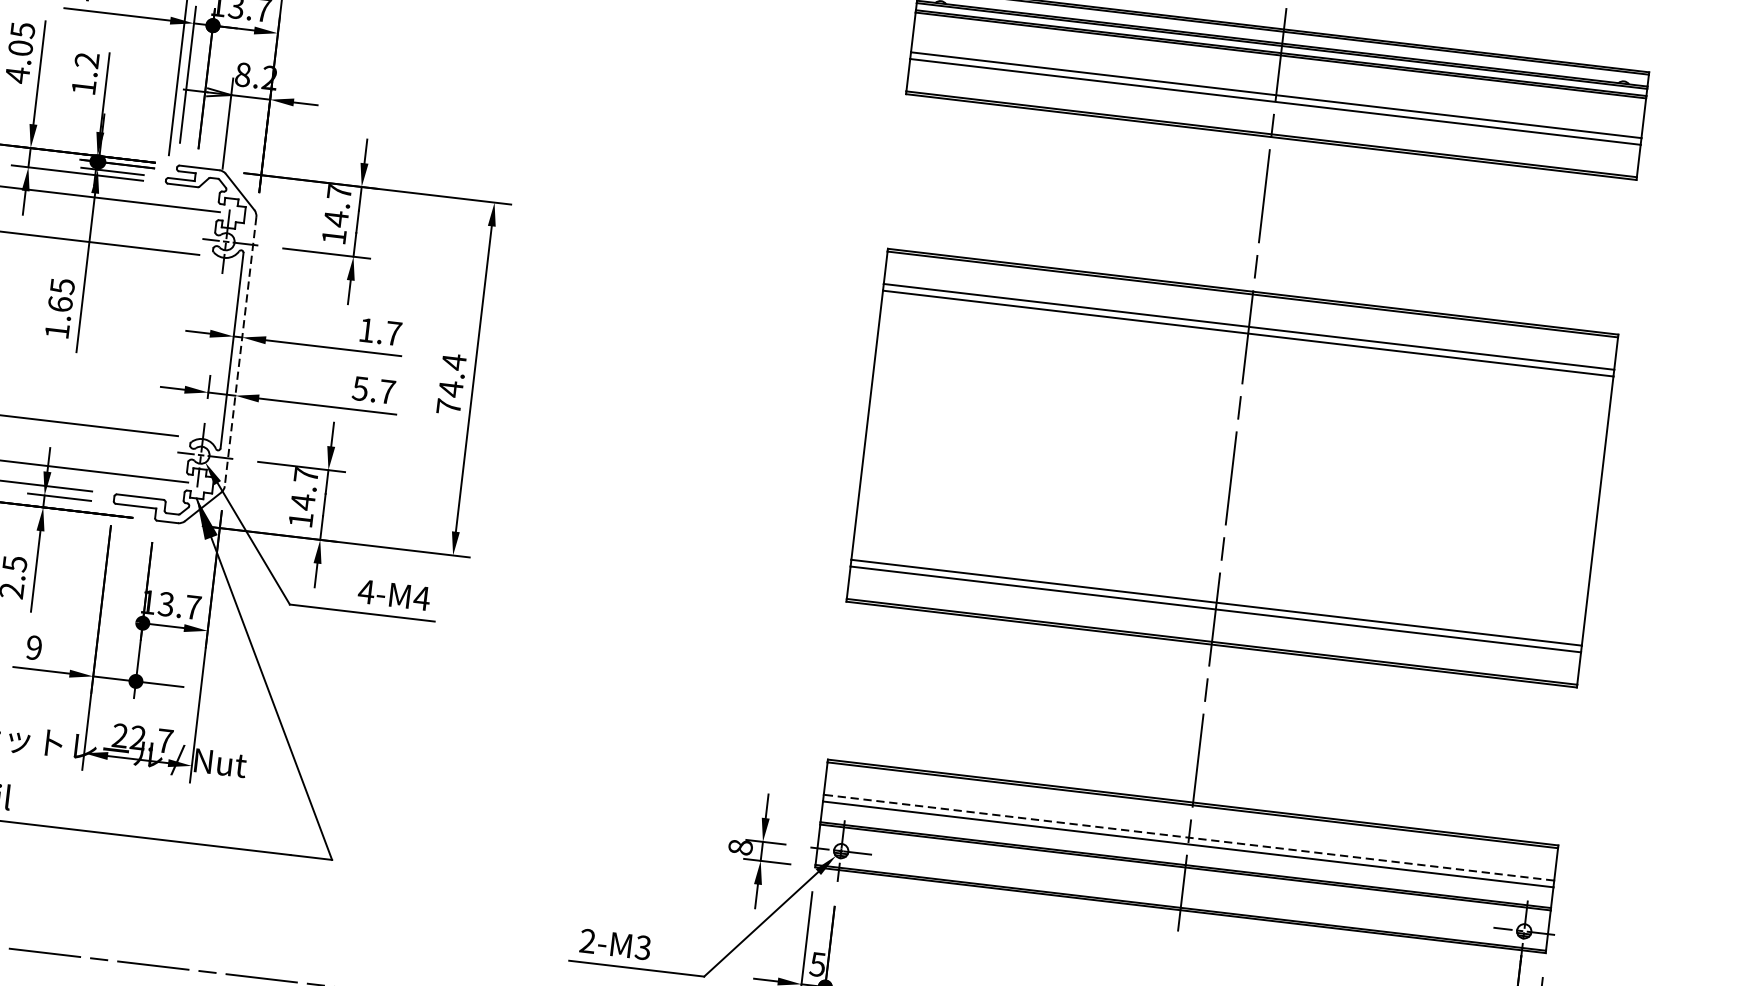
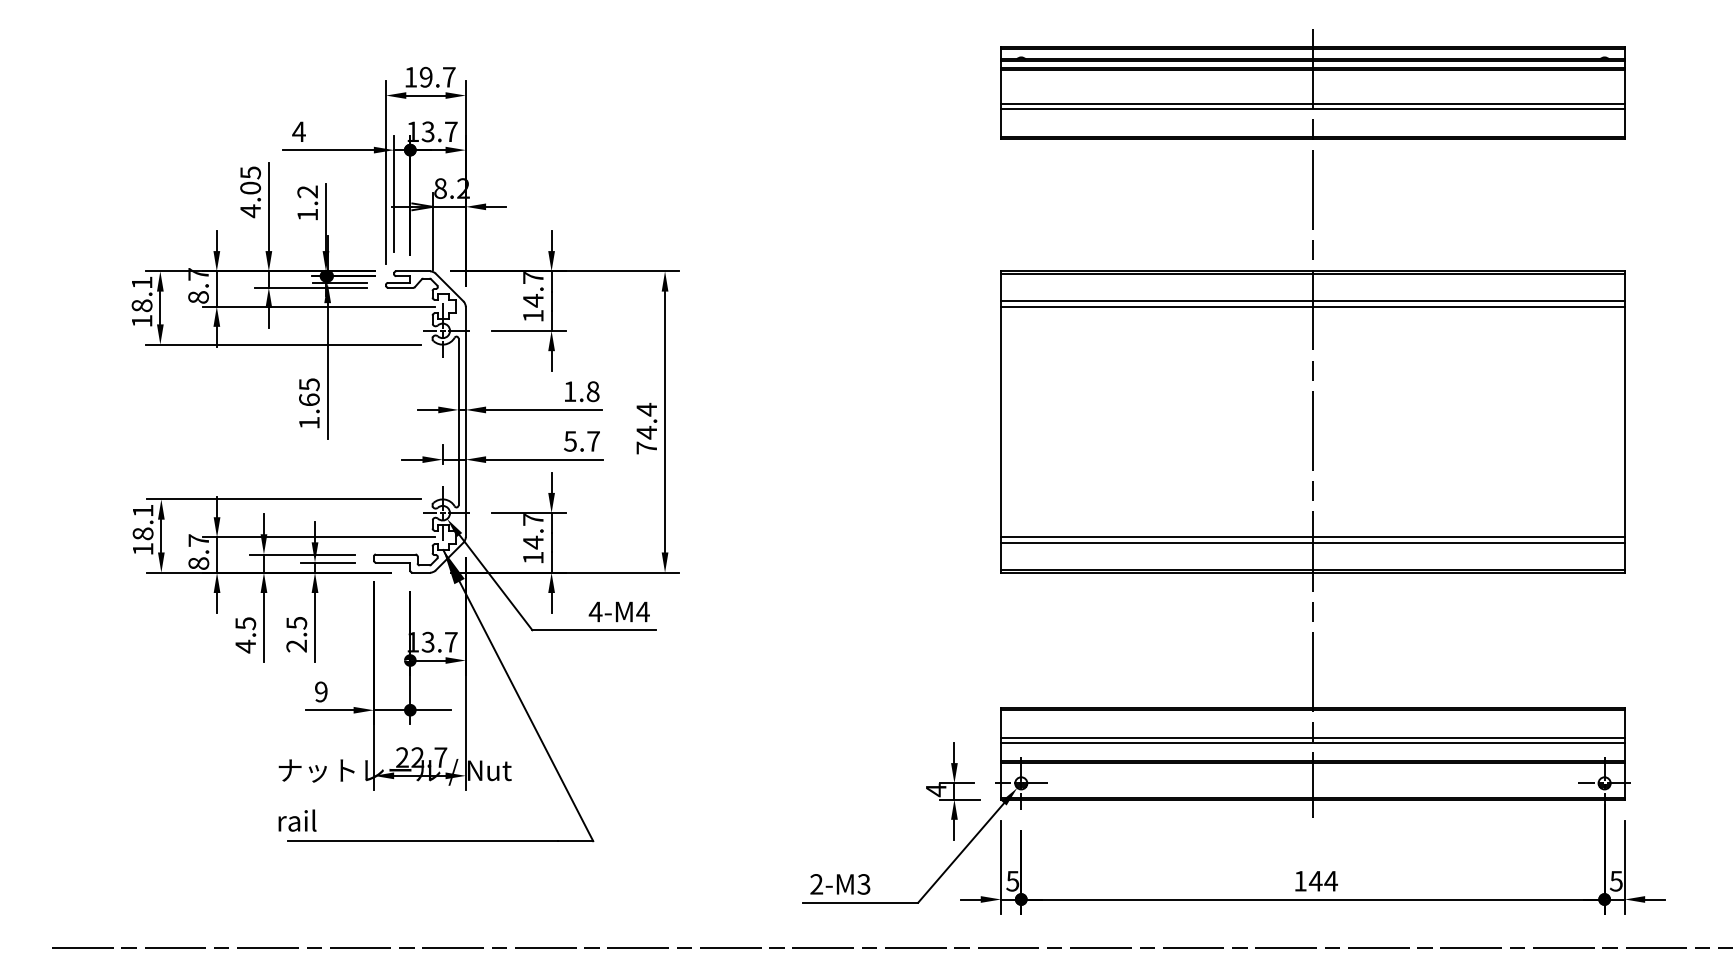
text: (393, 333) -> (592, 391), 1.7 -> 1.8
line: (240, 352) -> (465, 422), dashed -> solid
line: (1188, 837) -> (1312, 737), dashed -> solid
text: (739, 847) -> (935, 790), 8 -> 4

